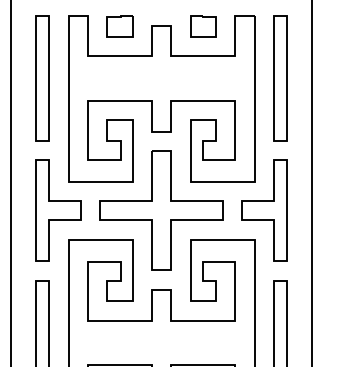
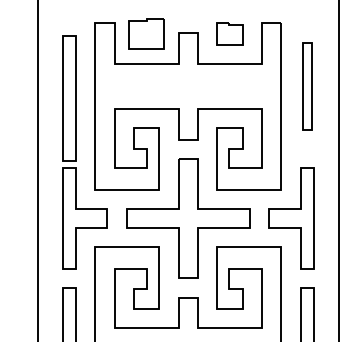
part: (119, 26) -> (146, 34), size x1.4
part: (42, 78) -> (69, 98), moved
part: (280, 78) -> (307, 86), size x0.7

